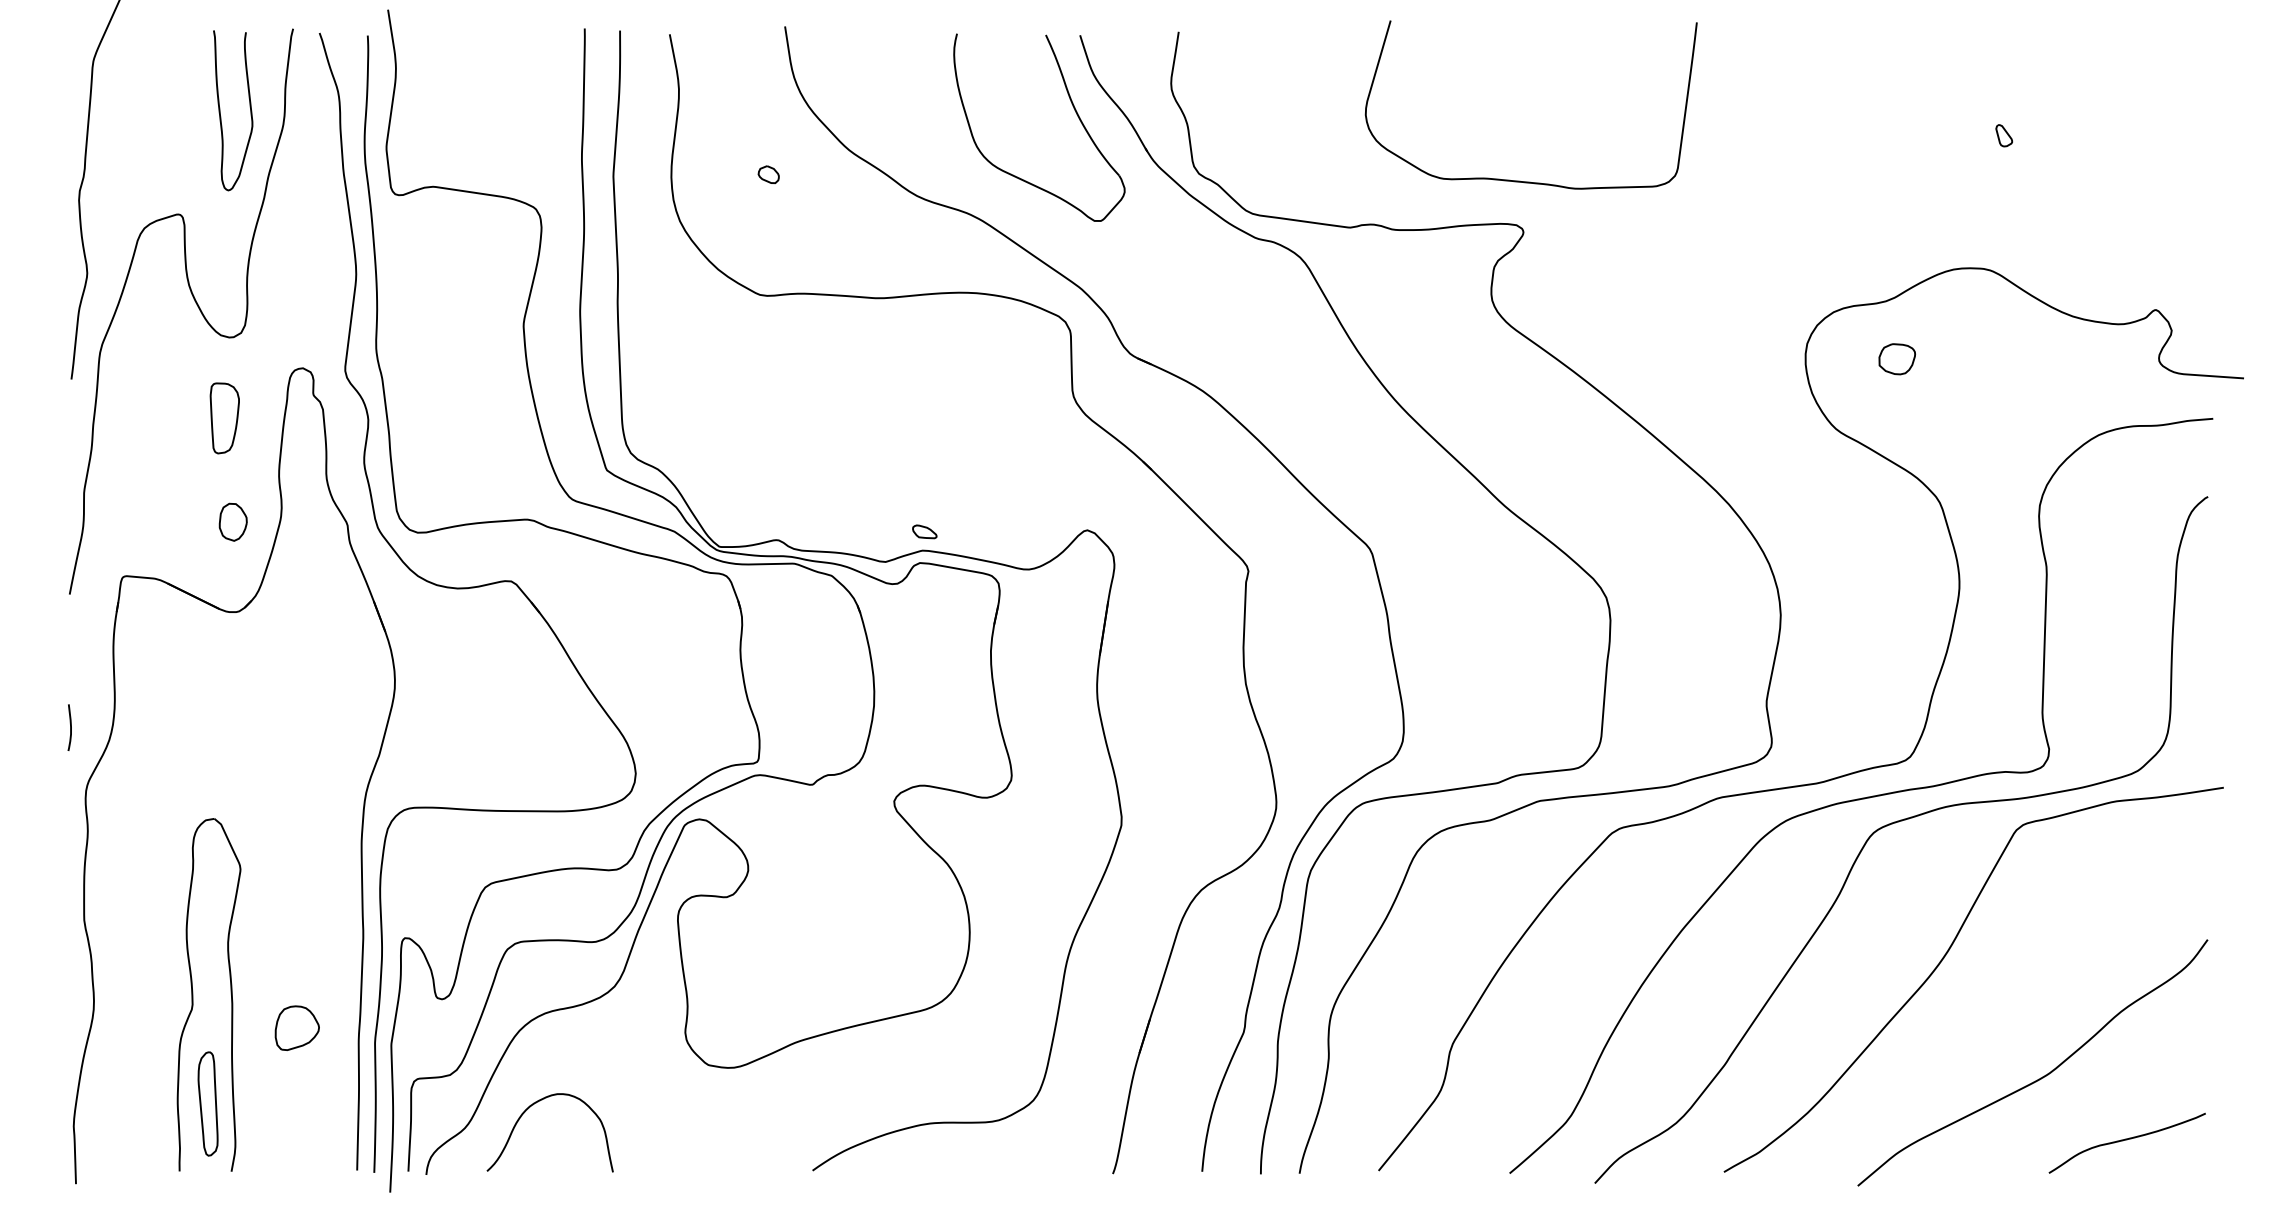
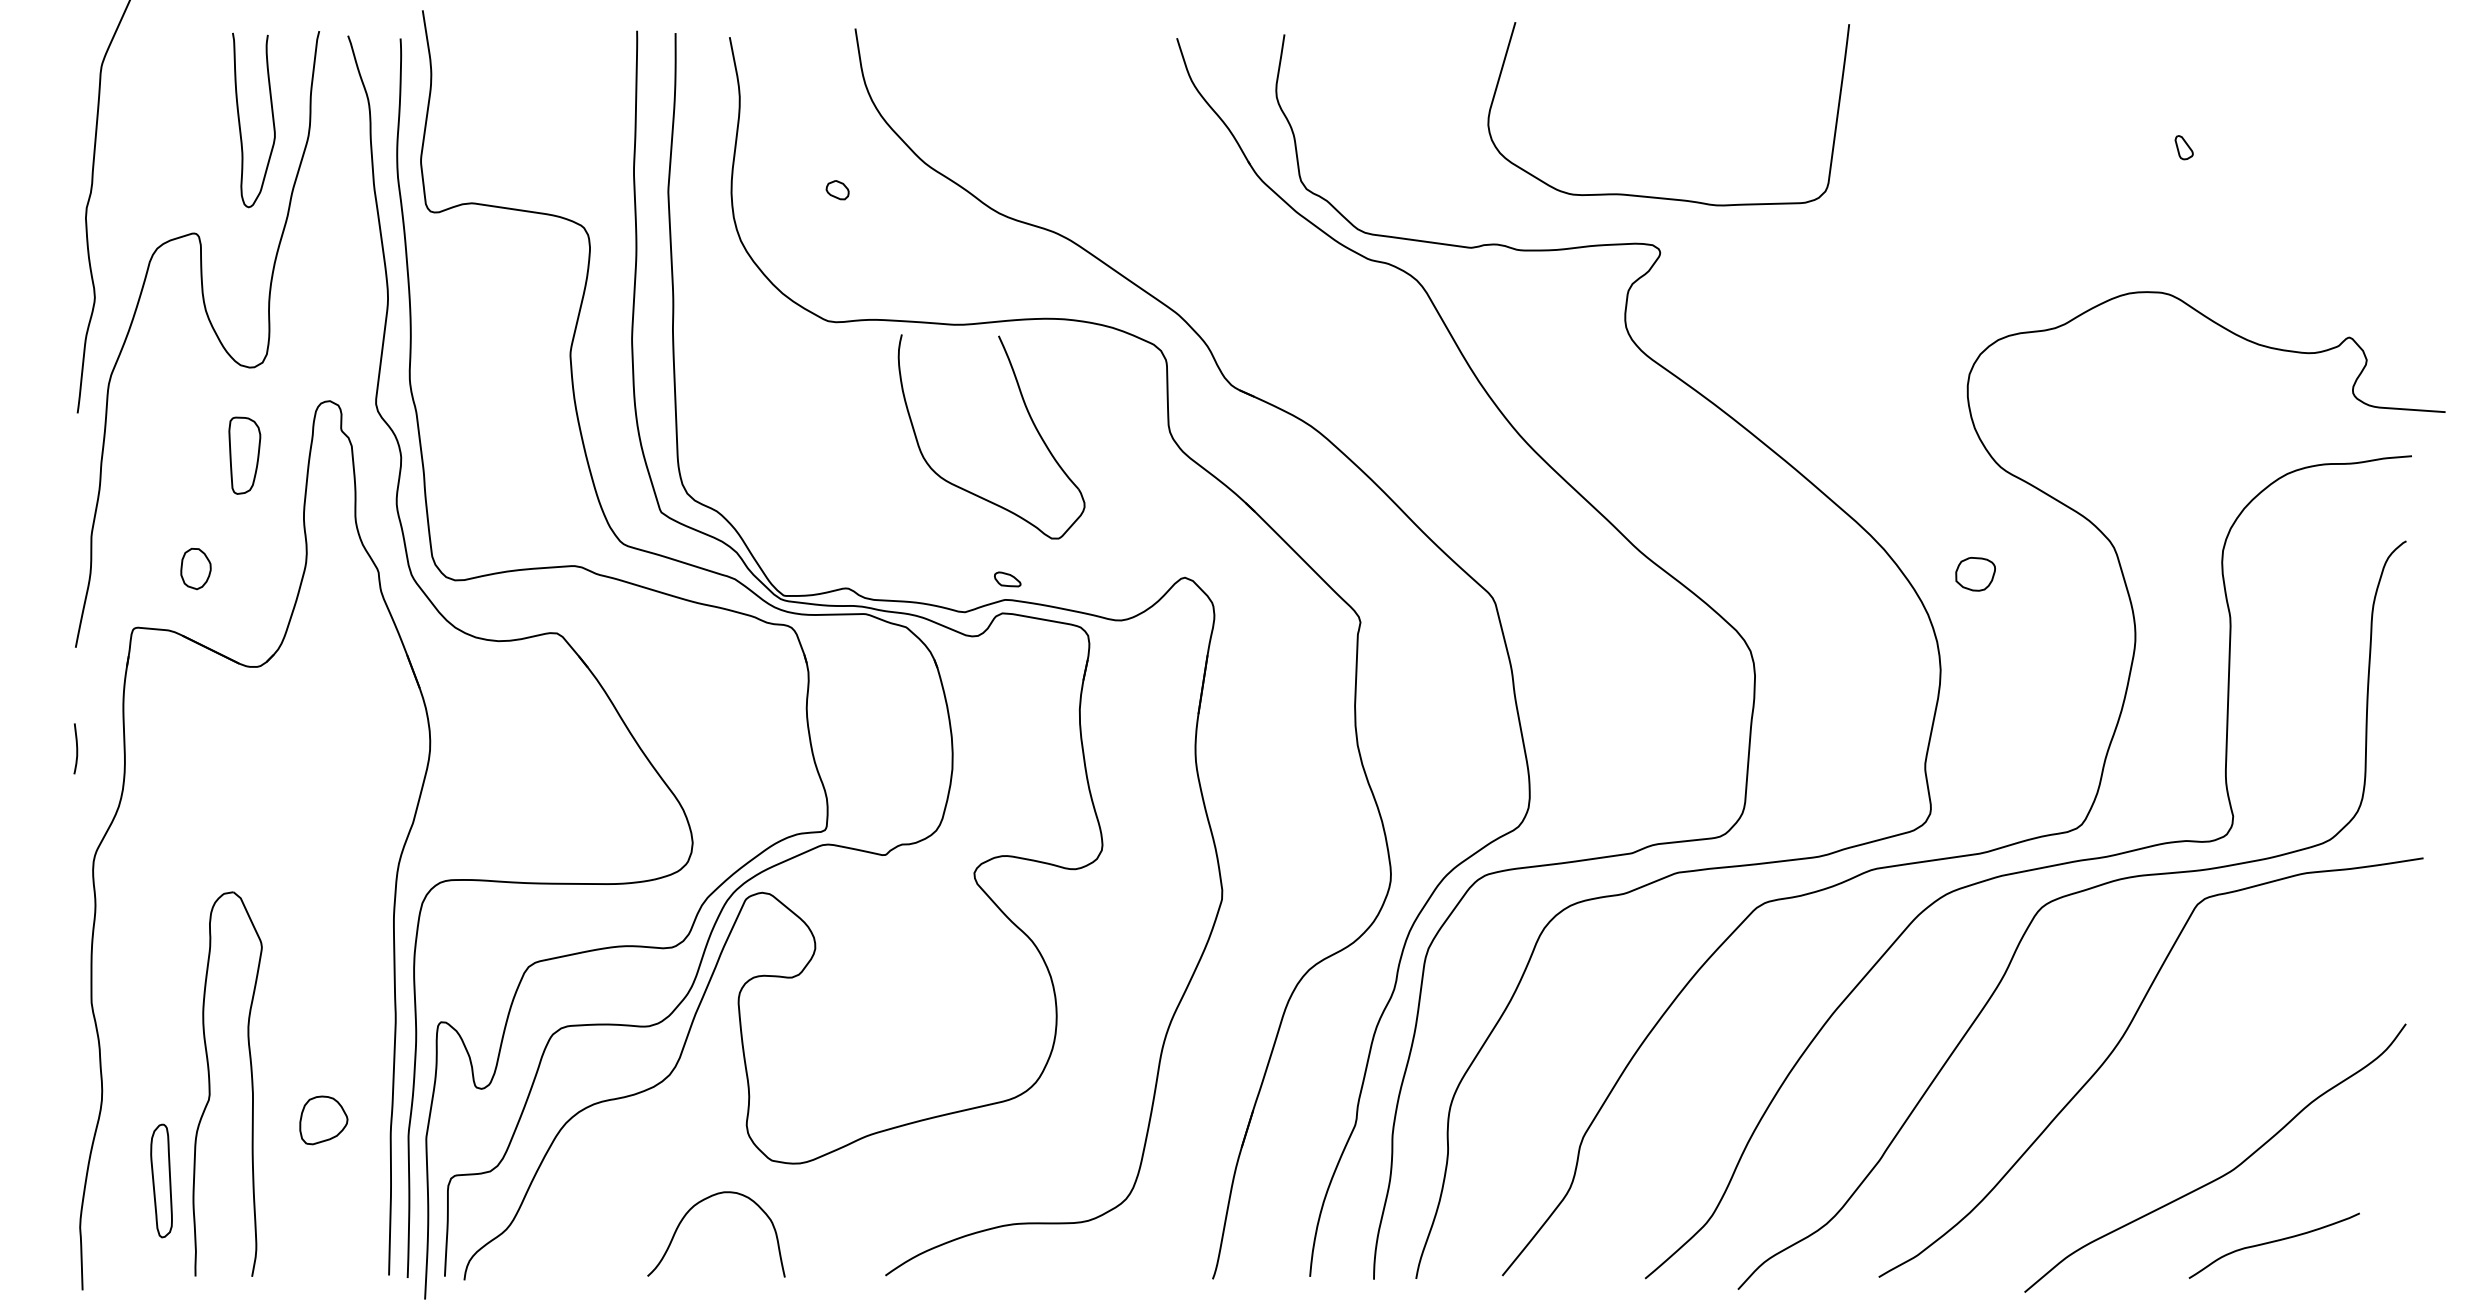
part: (1074, 109) -> (1029, 417), moved
part: (1897, 359) -> (1975, 574), moved
part: (232, 522) -> (195, 569), moved
curve: (70, 727) -> (76, 748), moved
part: (208, 1103) -> (161, 1180), moved
curve: (531, 1106) -> (696, 1205), moved
curve: (2126, 1140) -> (2273, 1242), moved

